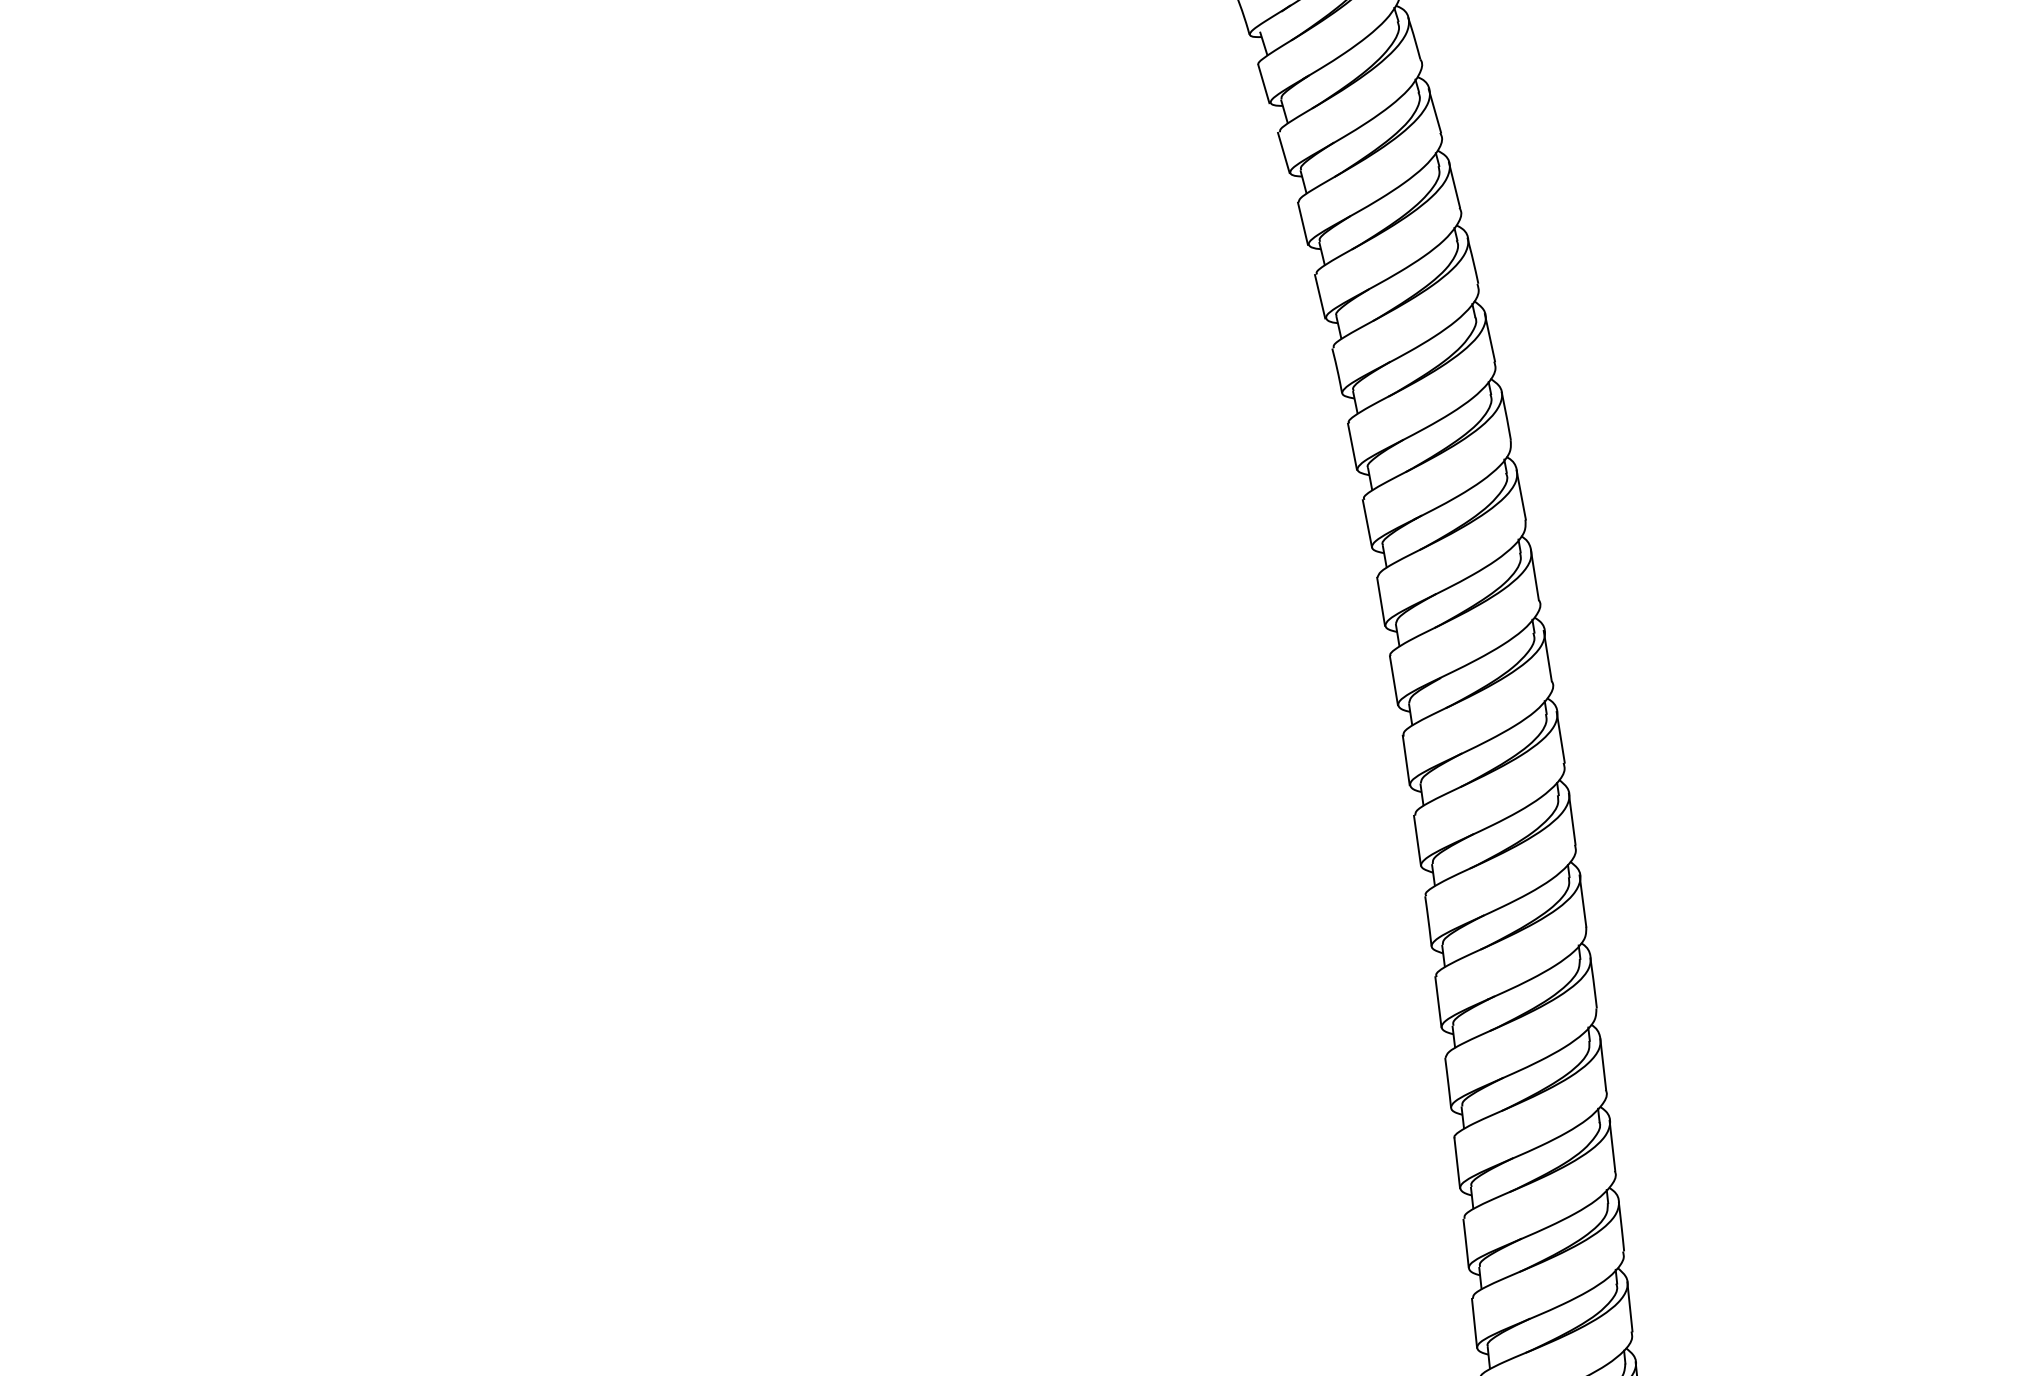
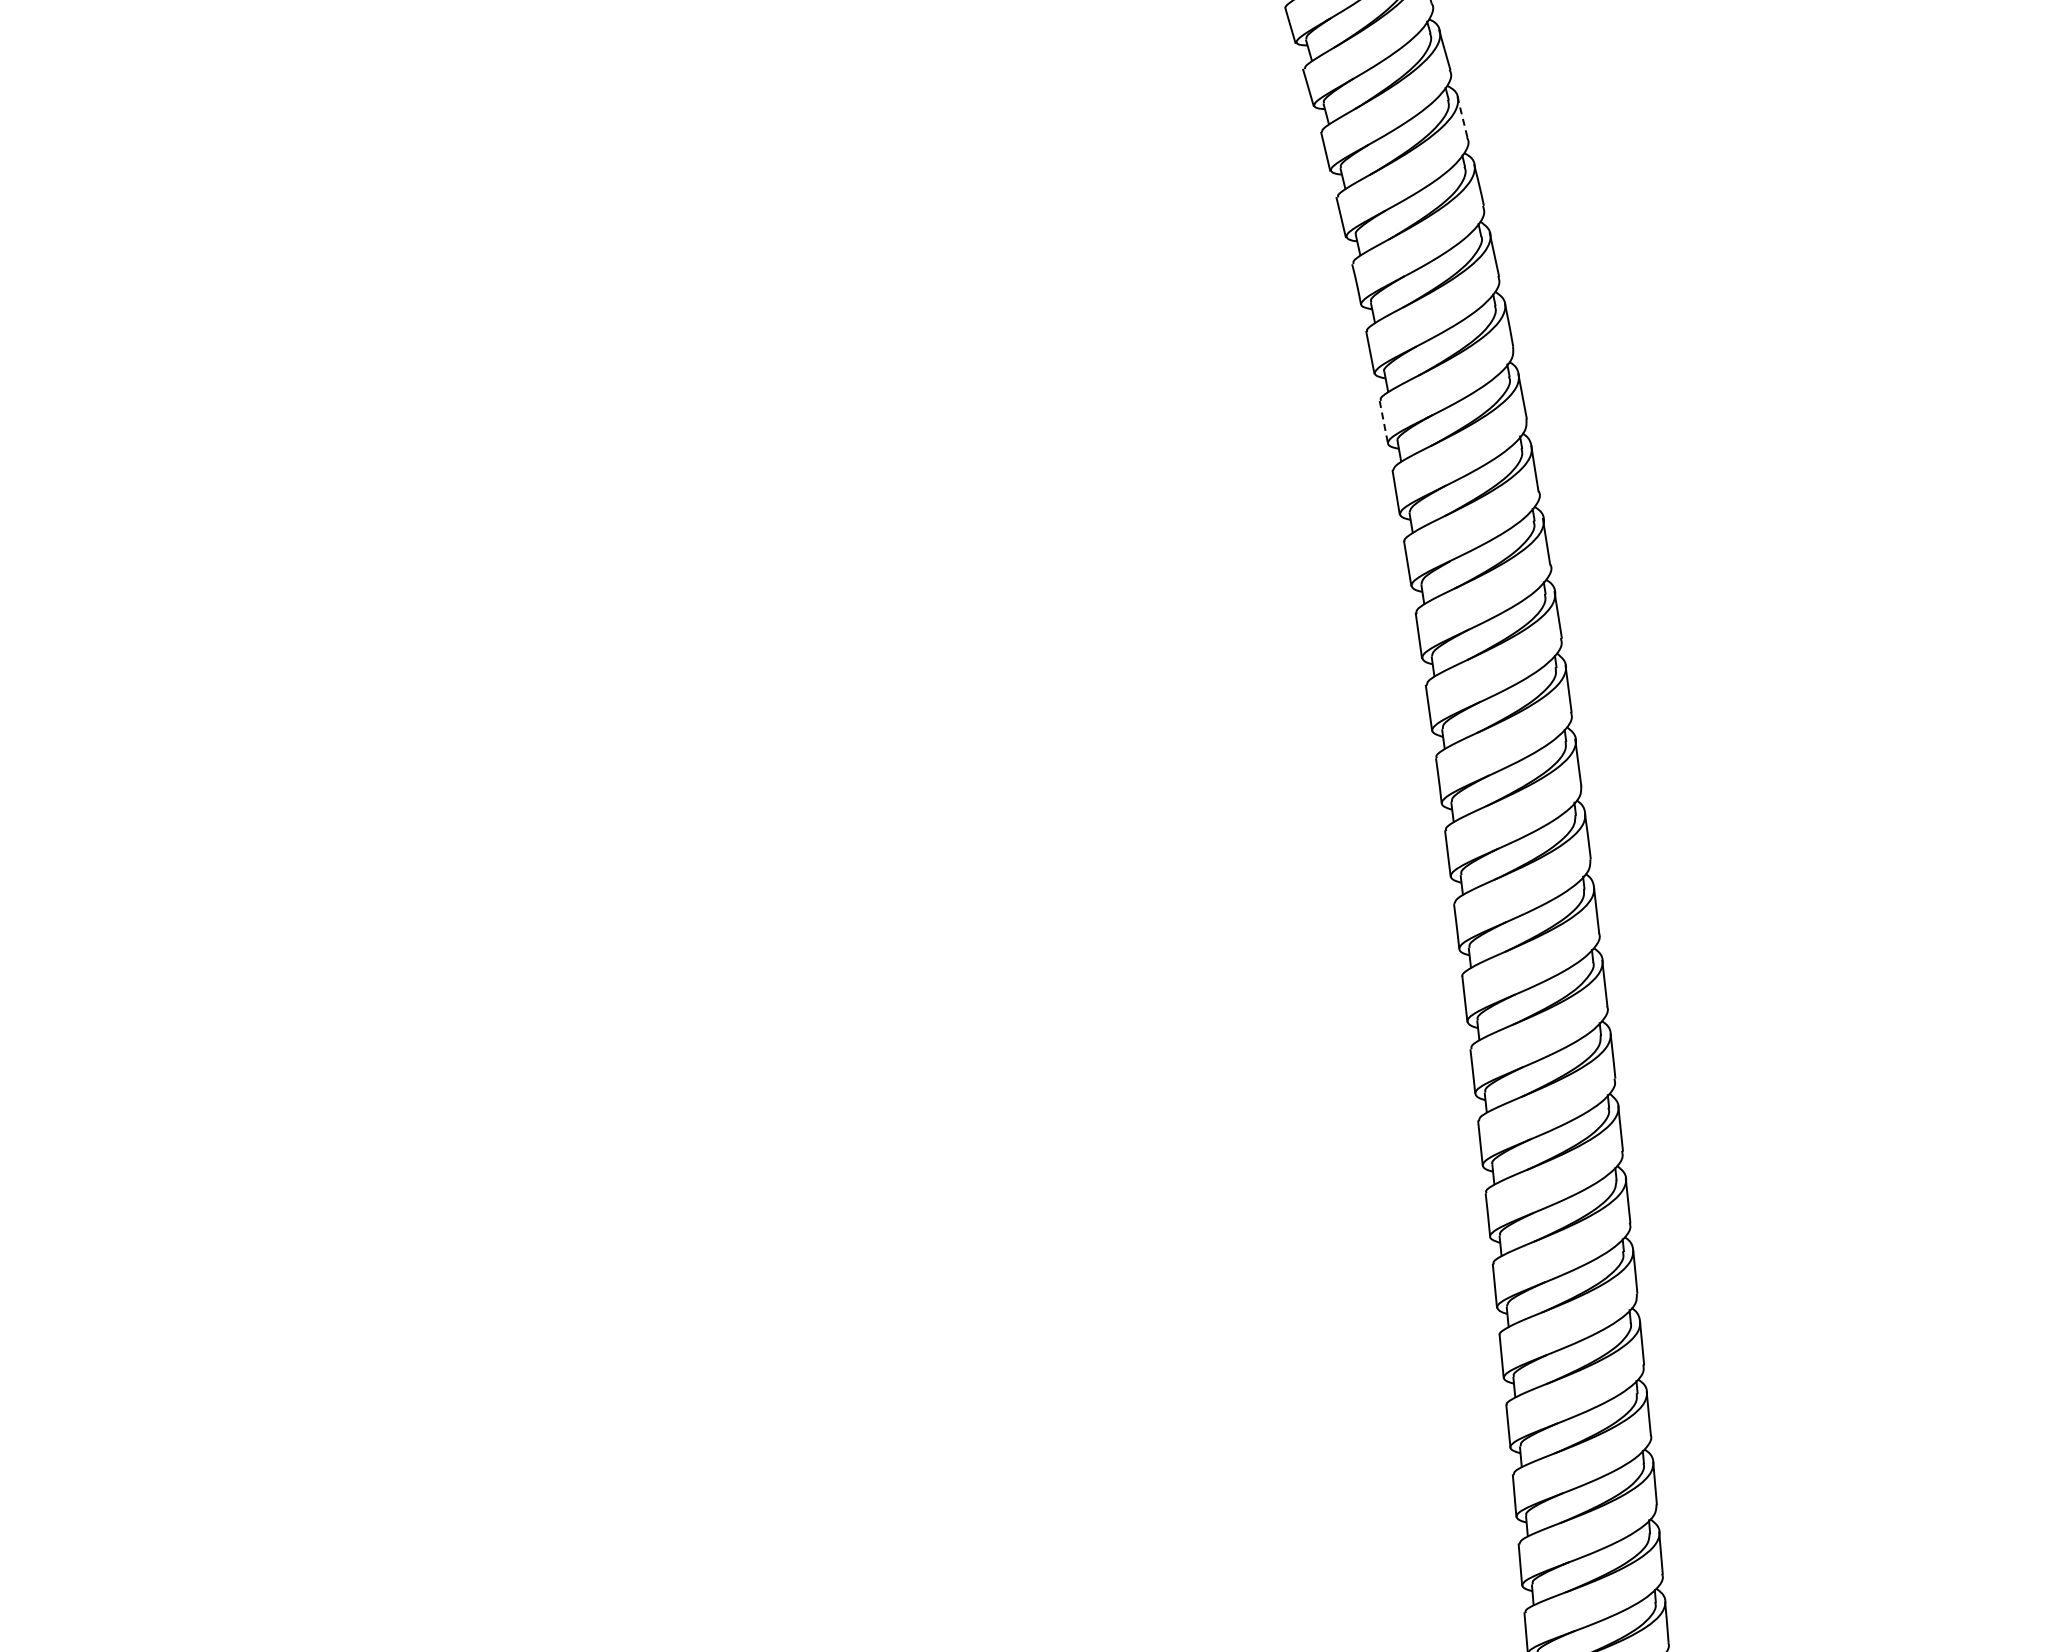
line: (1454, 184) -> (1462, 116), solid -> dashed
line: (1367, 524) -> (1383, 422), solid -> dashed

